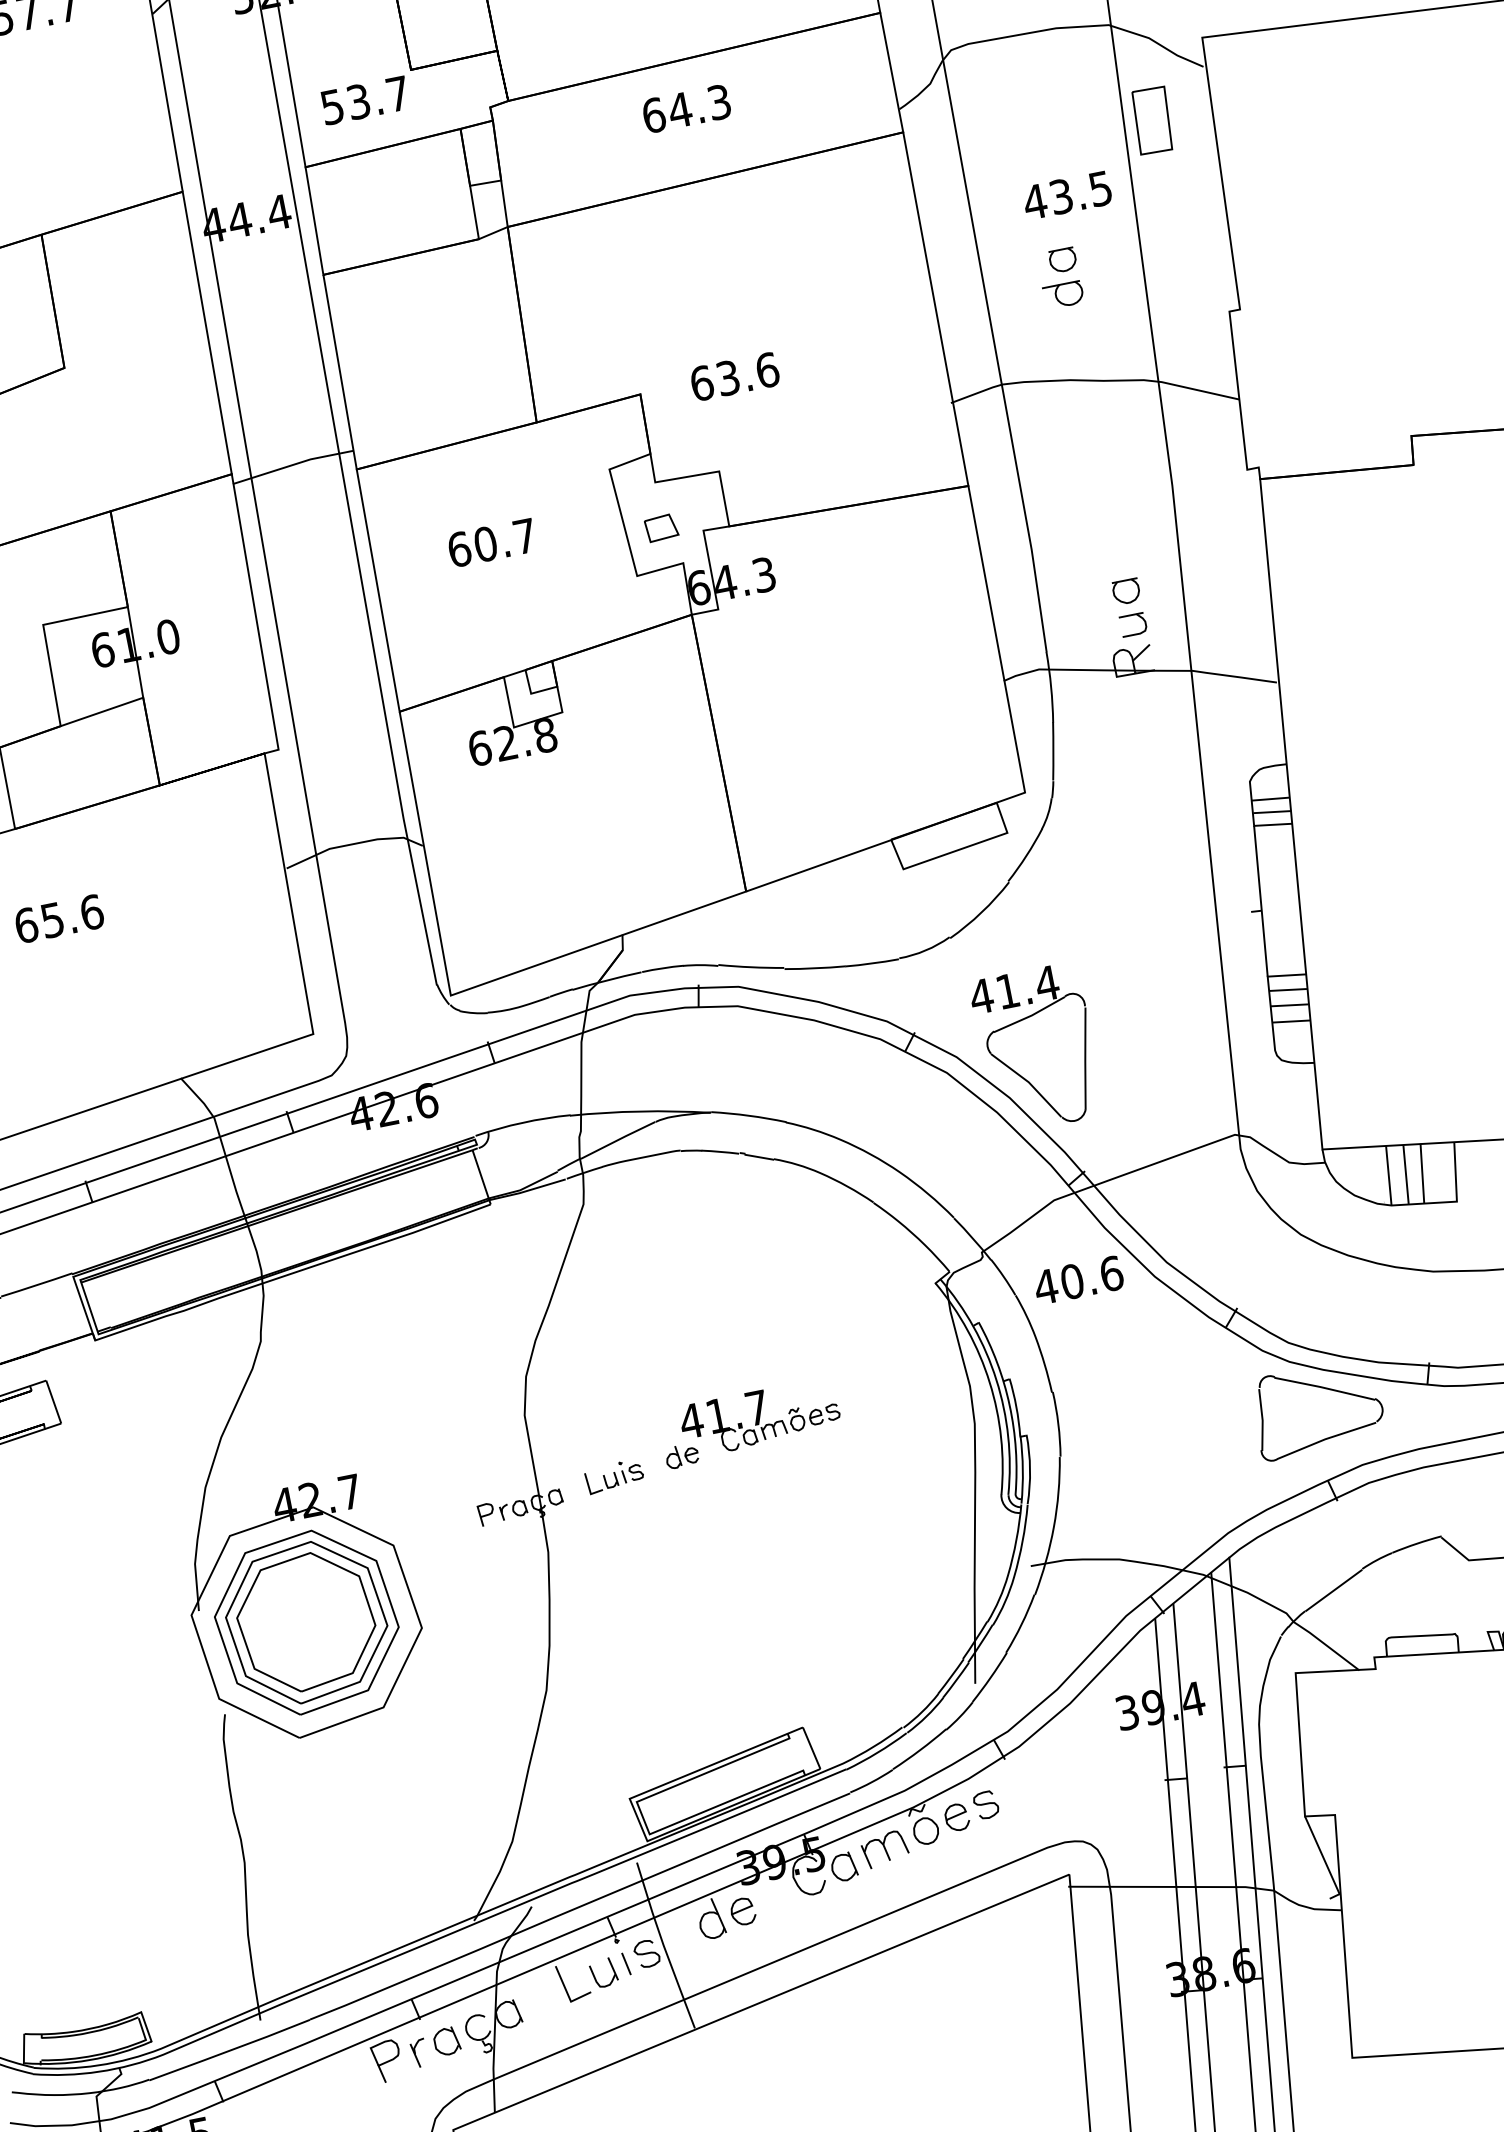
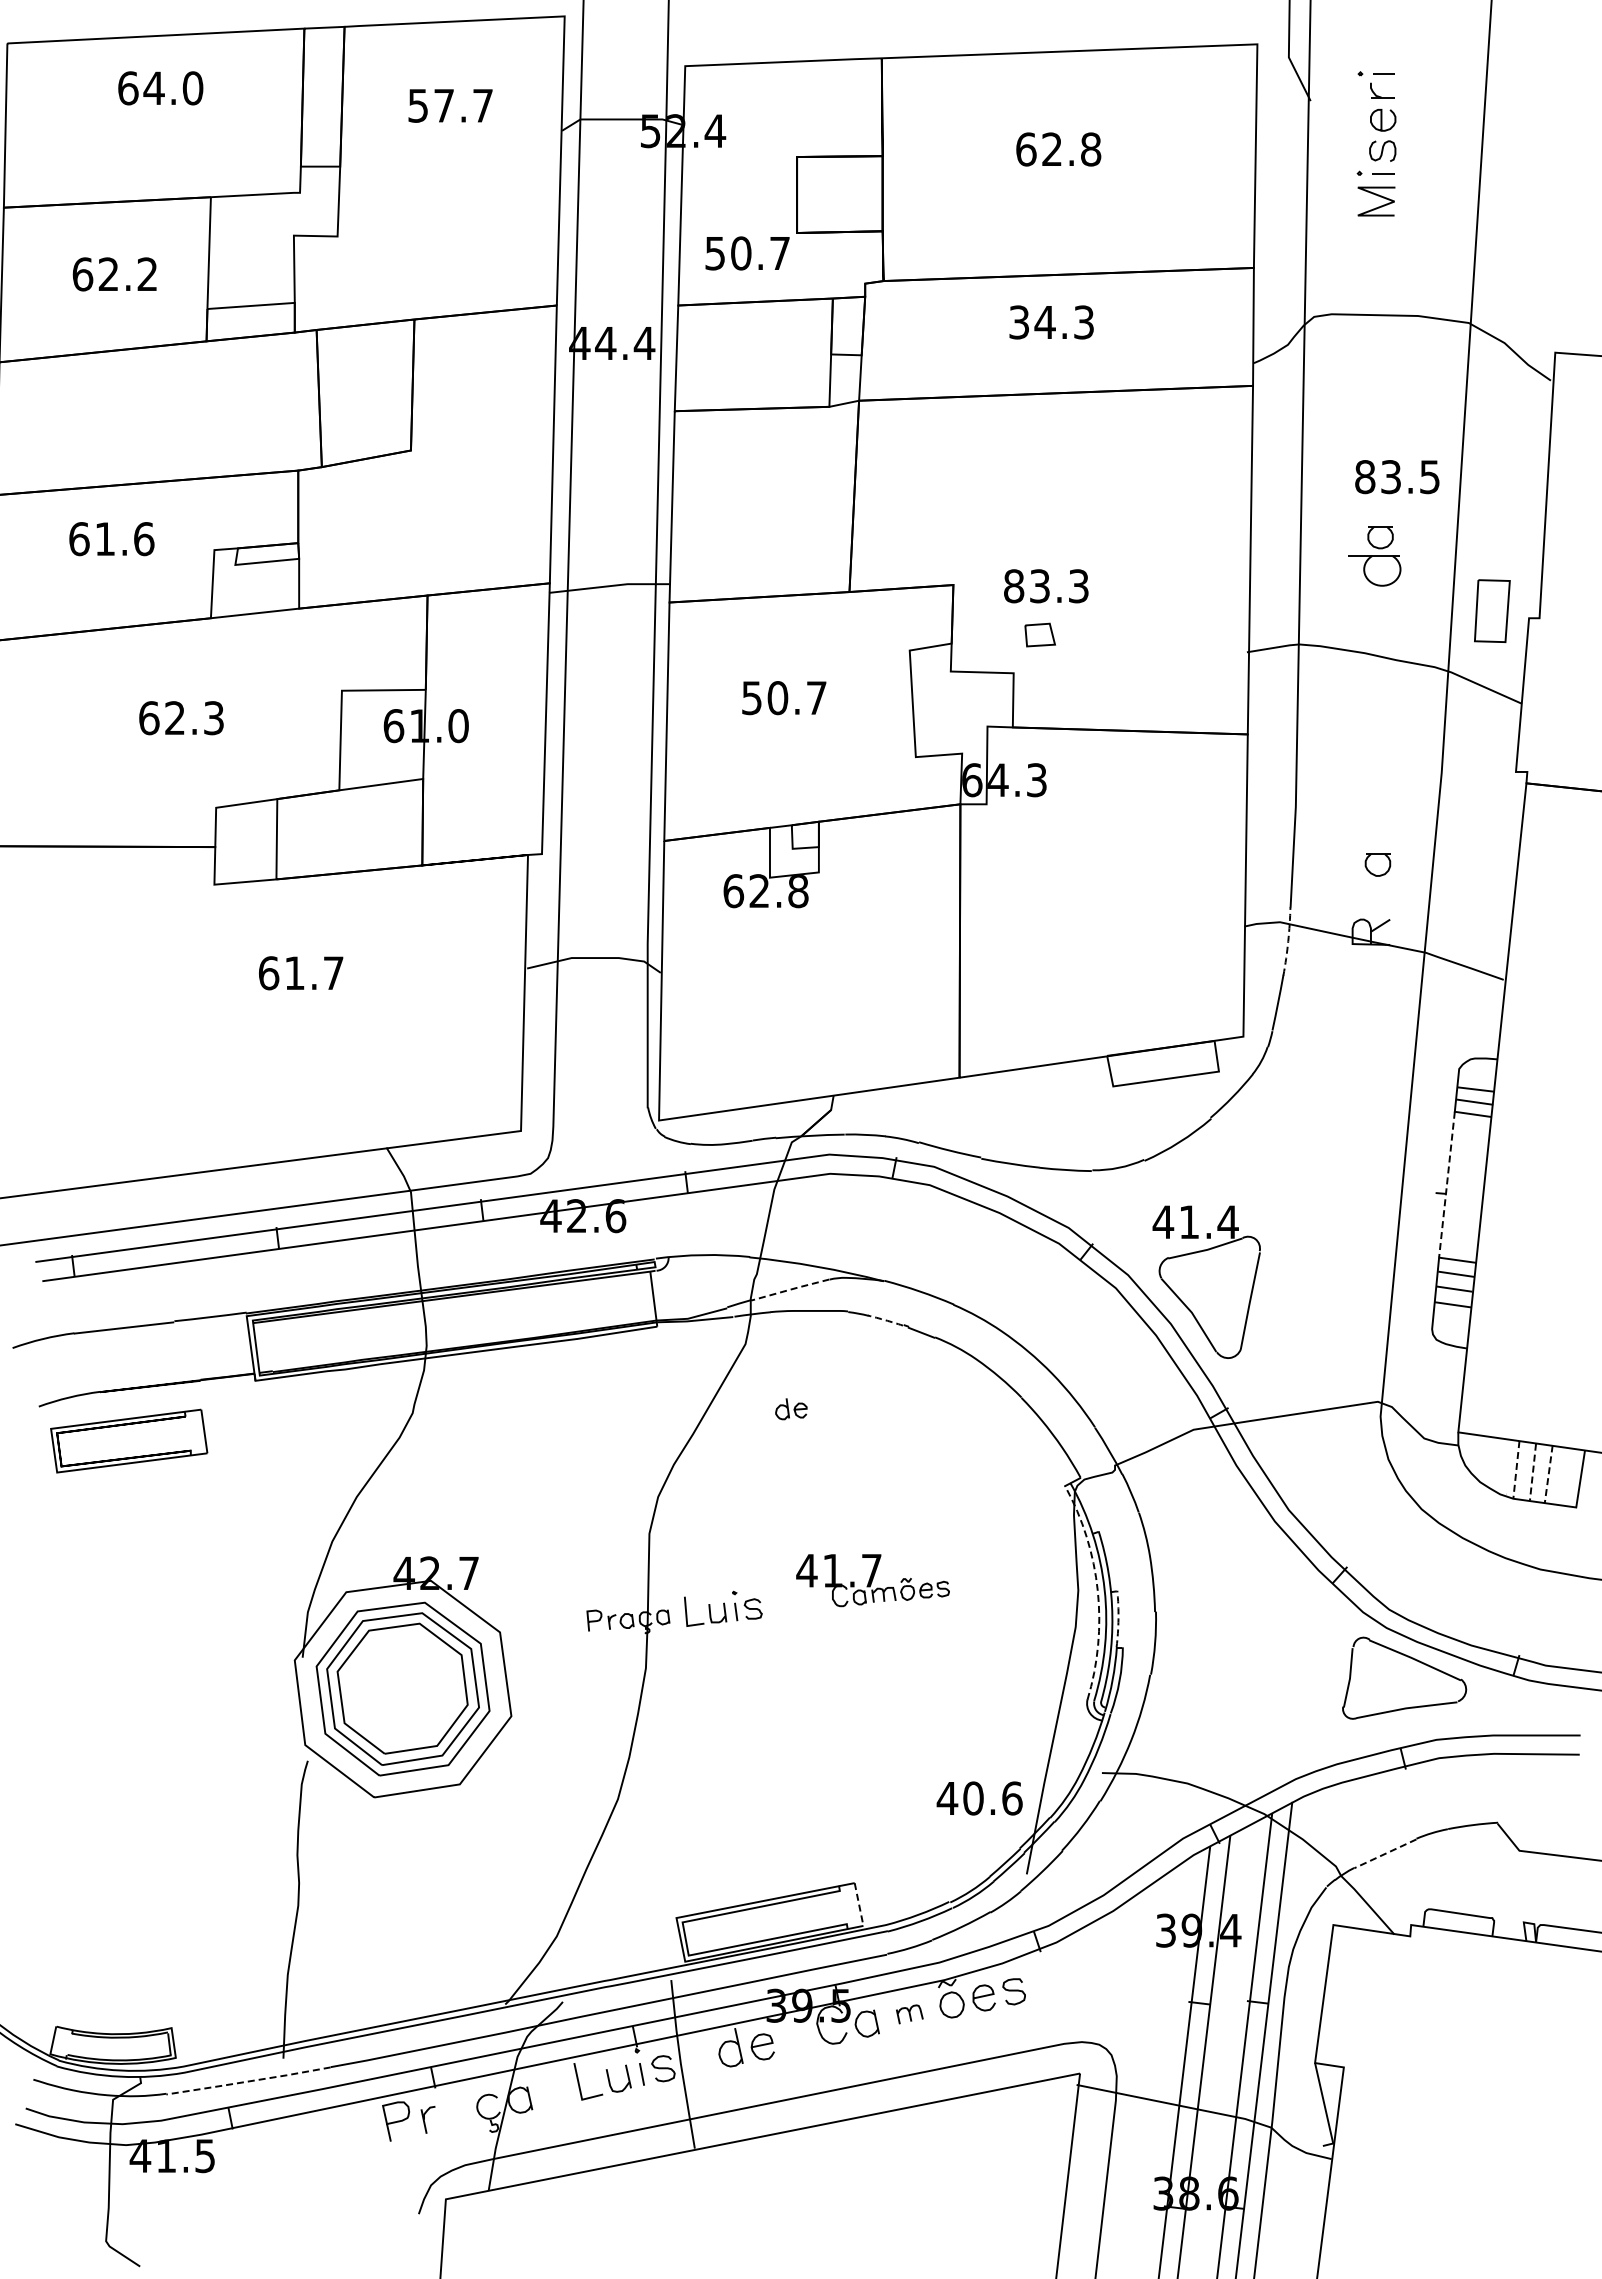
text: (359, 101) -> (741, 253), 53.7 -> 50.7
text: (654, 115) -> (1019, 322), 64.3 -> 34.3
part: (1152, 119) -> (1492, 610), moved
text: (1034, 202) -> (1364, 477), 43.5 -> 83.5
part: (1063, 295) -> (1374, 571), size x1.4
text: (734, 377) -> (1046, 586), 63.6 -> 83.3
part: (660, 527) -> (1039, 634), moved
text: (460, 549) -> (752, 698), 60.7 -> 50.7
part: (1131, 615) -> (1378, 888), removed
arc: (1051, 687) -> (1288, 941), solid -> dashed
line: (1260, 902) -> (1446, 1185), solid -> dashed
text: (72, 916) -> (314, 973), 65.6 -> 61.7
line: (619, 1139) -> (791, 1289), solid -> dashed
arc: (720, 1152) -> (885, 1320), solid -> dashed
line: (1422, 1173) -> (1548, 1474), solid -> dashed
line: (1406, 1174) -> (1533, 1472), solid -> dashed
line: (1388, 1175) -> (1516, 1469), solid -> dashed
text: (1078, 1280) -> (979, 1798), moved
arc: (989, 1382) -> (1097, 1590), solid -> dashed
arc: (1016, 1407) -> (1118, 1619), solid -> dashed
part: (682, 1456) -> (791, 1409), moved
part: (613, 1476) -> (722, 1608), size x1.4
line: (1333, 1591) -> (1384, 1854), solid -> dashed
line: (812, 1748) -> (859, 1904), solid -> dashed
part: (884, 1849) -> (909, 2014), size x0.6
part: (446, 2041) -> (456, 2113), removed
line: (229, 2050) -> (248, 2081), solid -> dashed

